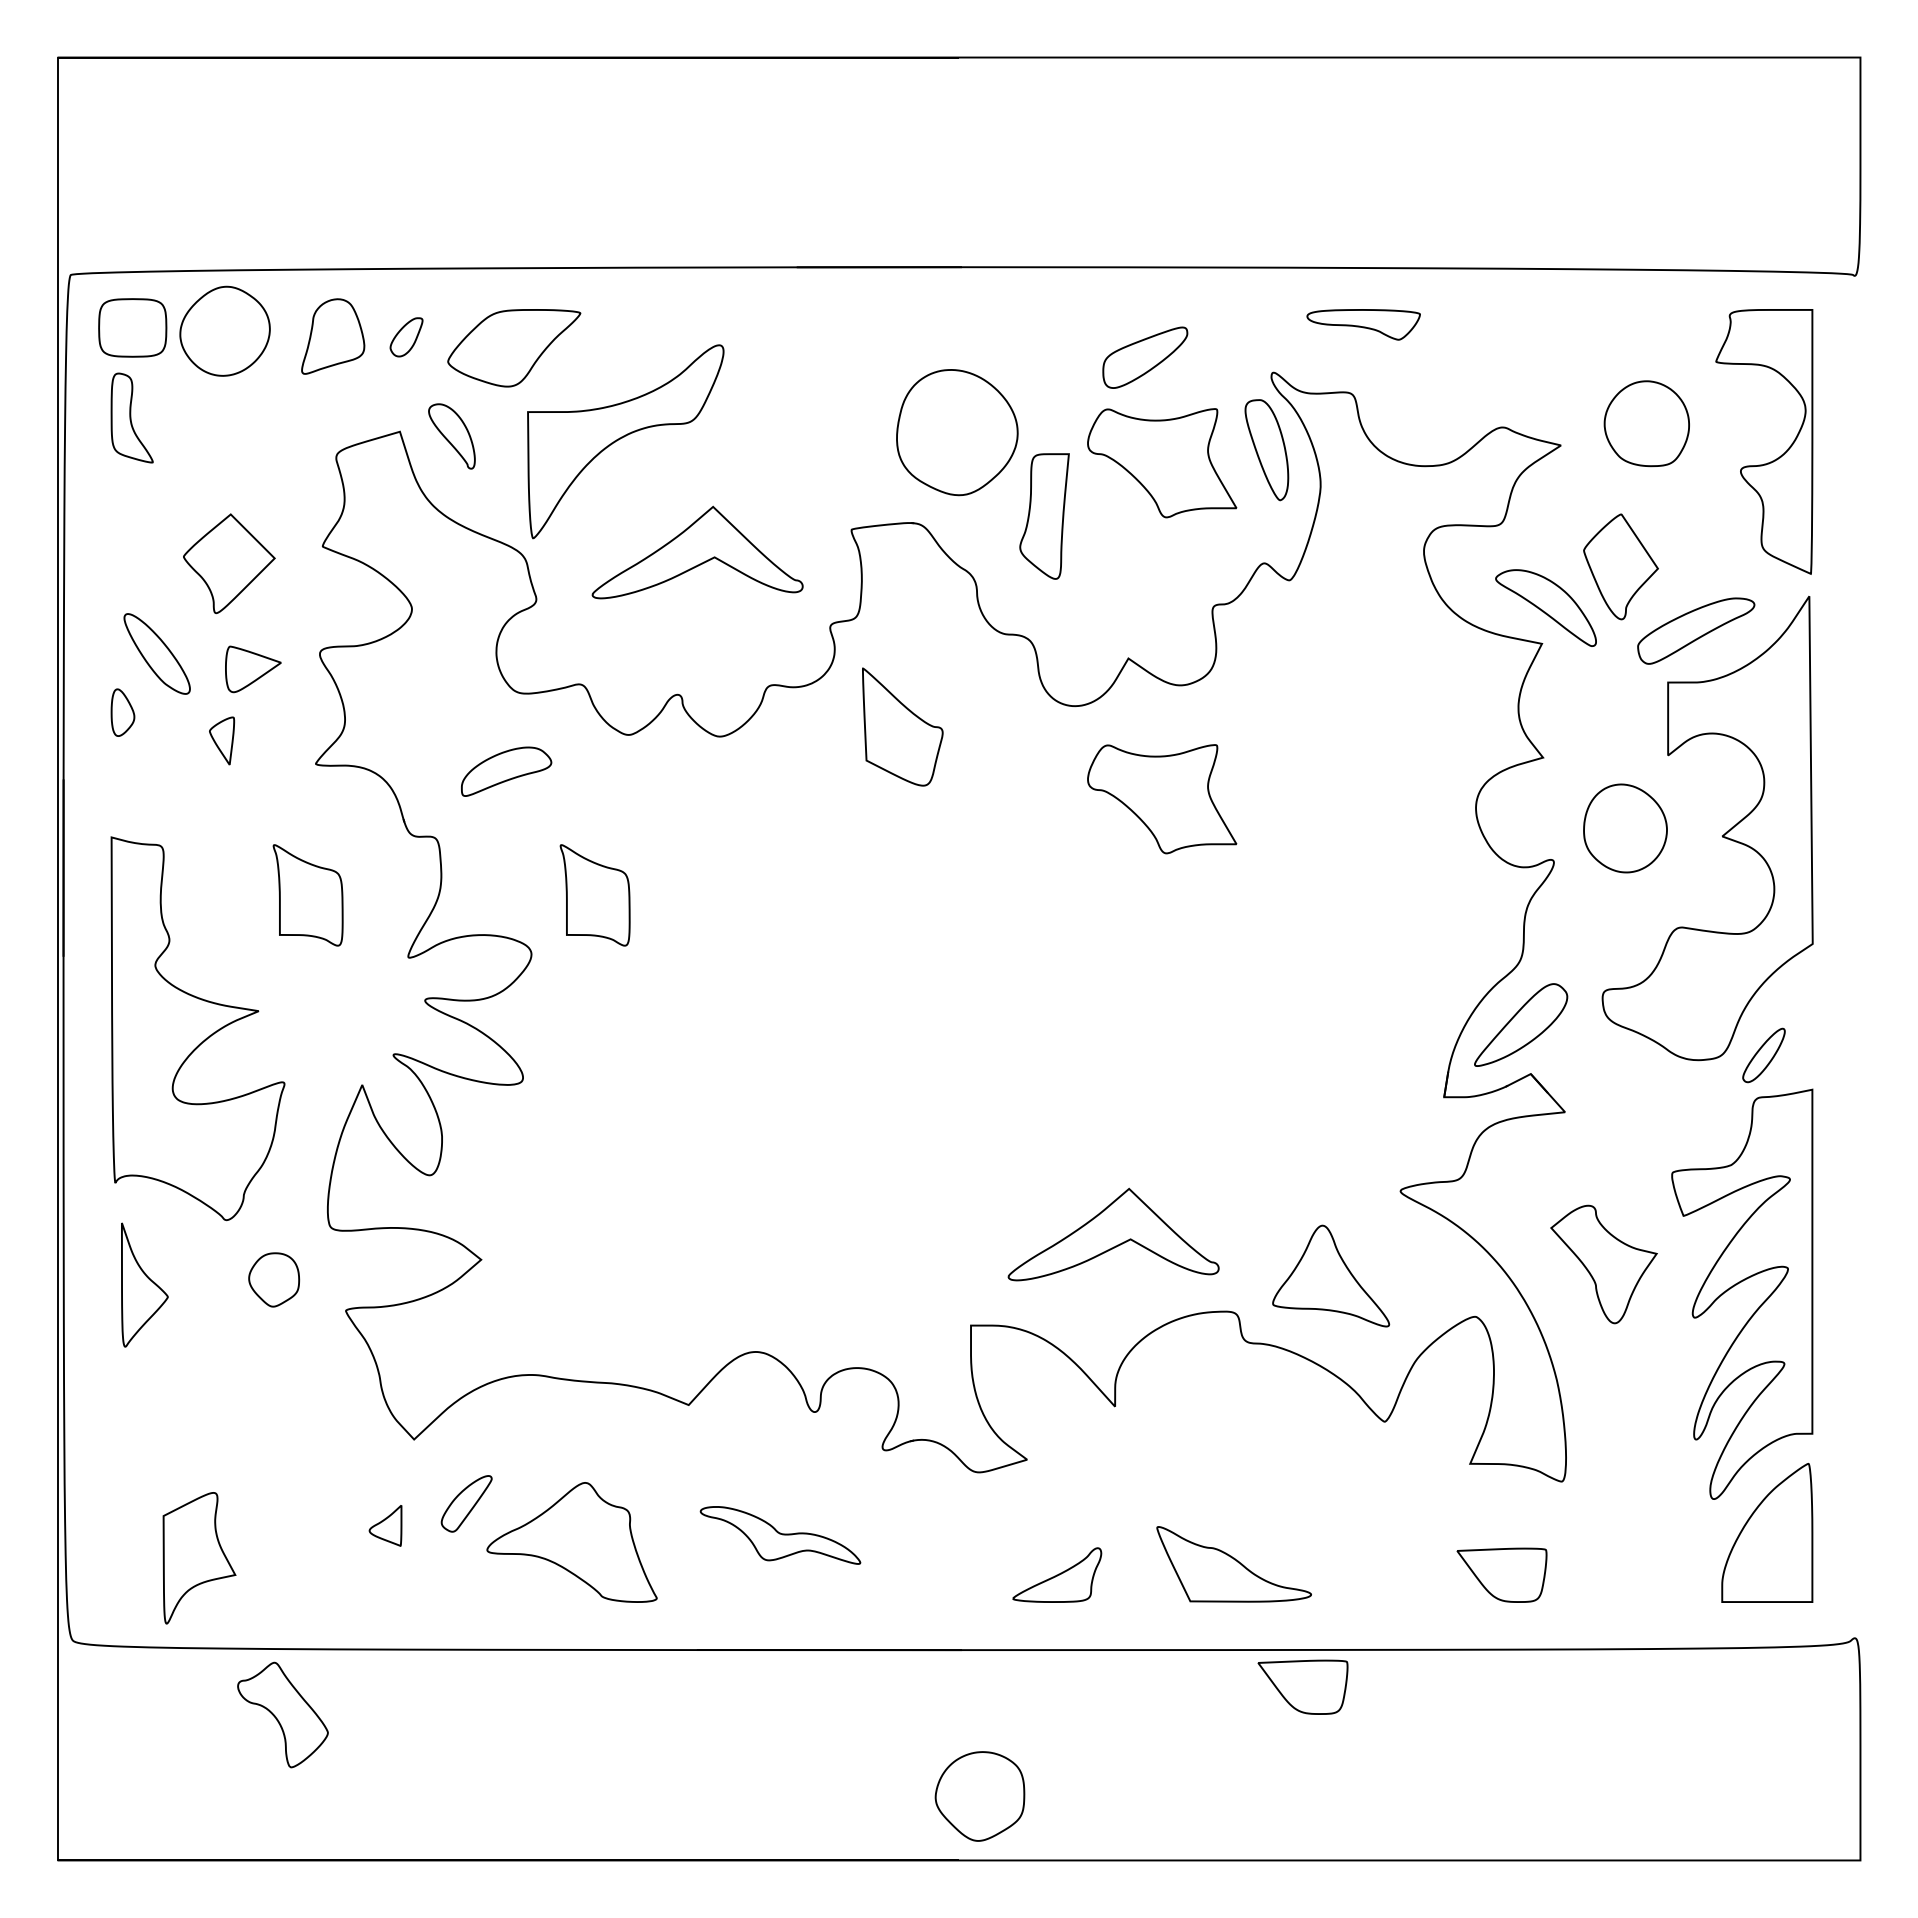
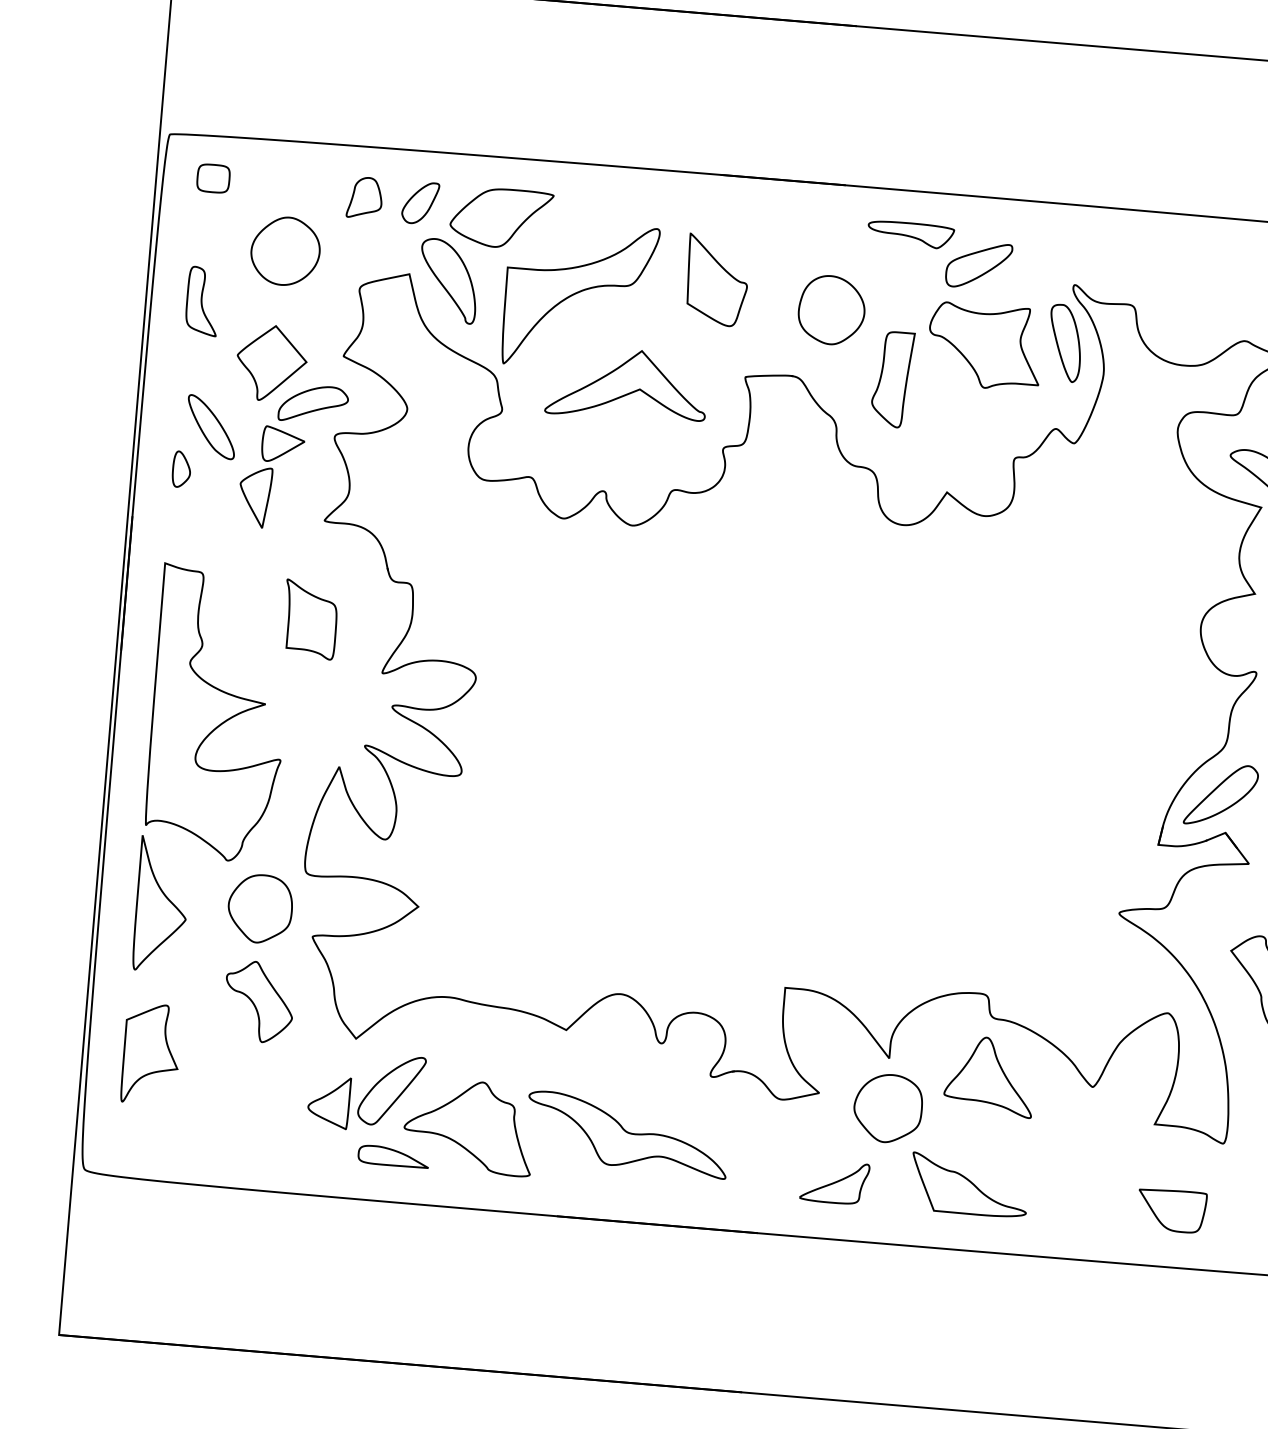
part: (1363, 324) -> (910, 234), moved
part: (132, 327) -> (213, 178), size x0.62
part: (224, 330) -> (285, 250), moved
part: (333, 336) -> (365, 197), size x0.71
part: (406, 337) -> (420, 203), size x1.43
part: (131, 417) -> (202, 300), moved
part: (957, 432) -> (831, 310), size x0.71
part: (451, 436) -> (448, 281), size x1.67
part: (902, 726) -> (716, 280), moved
part: (221, 740) -> (254, 496), size x1.67
part: (506, 771) -> (313, 404), moved
part: (1162, 799) -> (963, 601), removed
part: (594, 895) -> (527, 638), removed
part: (1113, 1234) -> (899, 927), removed
part: (1331, 1275) -> (990, 1075), moved
part: (273, 1279) -> (259, 908), size x1.67
part: (144, 1284) -> (161, 904), size x1.43
part: (466, 1503) -> (391, 1090), size x1.67
part: (385, 1525) -> (328, 1102), size x1.67
part: (780, 1535) -> (627, 1134), size x1.67
part: (199, 1558) -> (151, 1054), moved
part: (476, 1589) -> (393, 1156), added
part: (1302, 1686) -> (1013, 1282), removed
part: (282, 1714) -> (258, 1001), moved
part: (979, 1796) -> (887, 1108), moved

